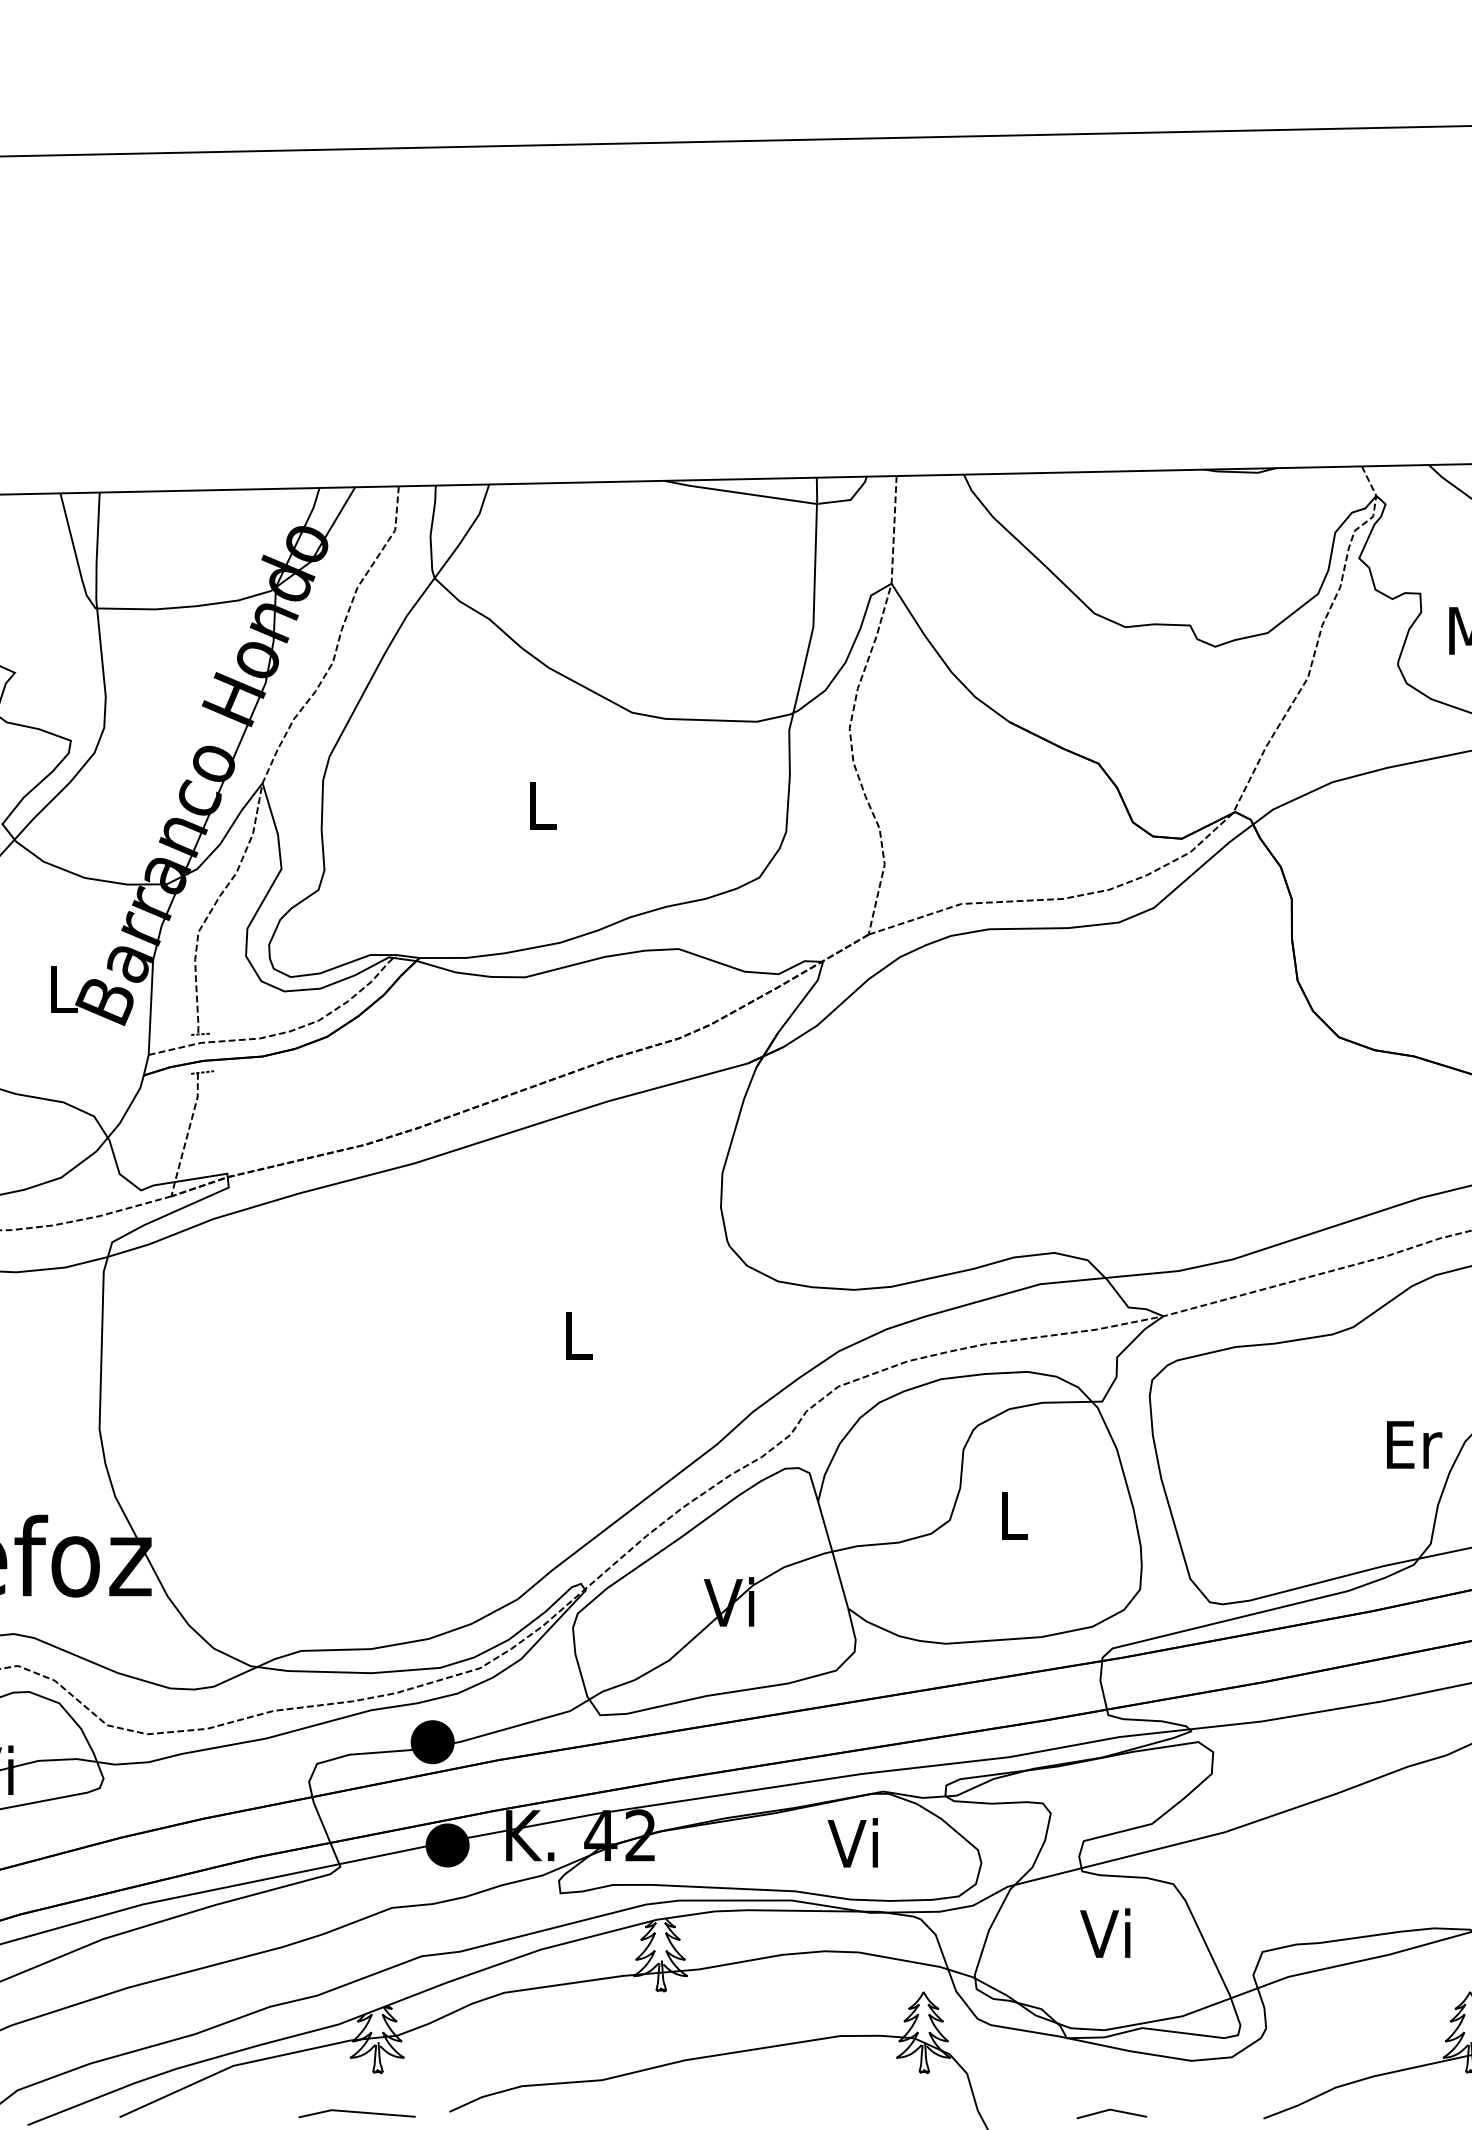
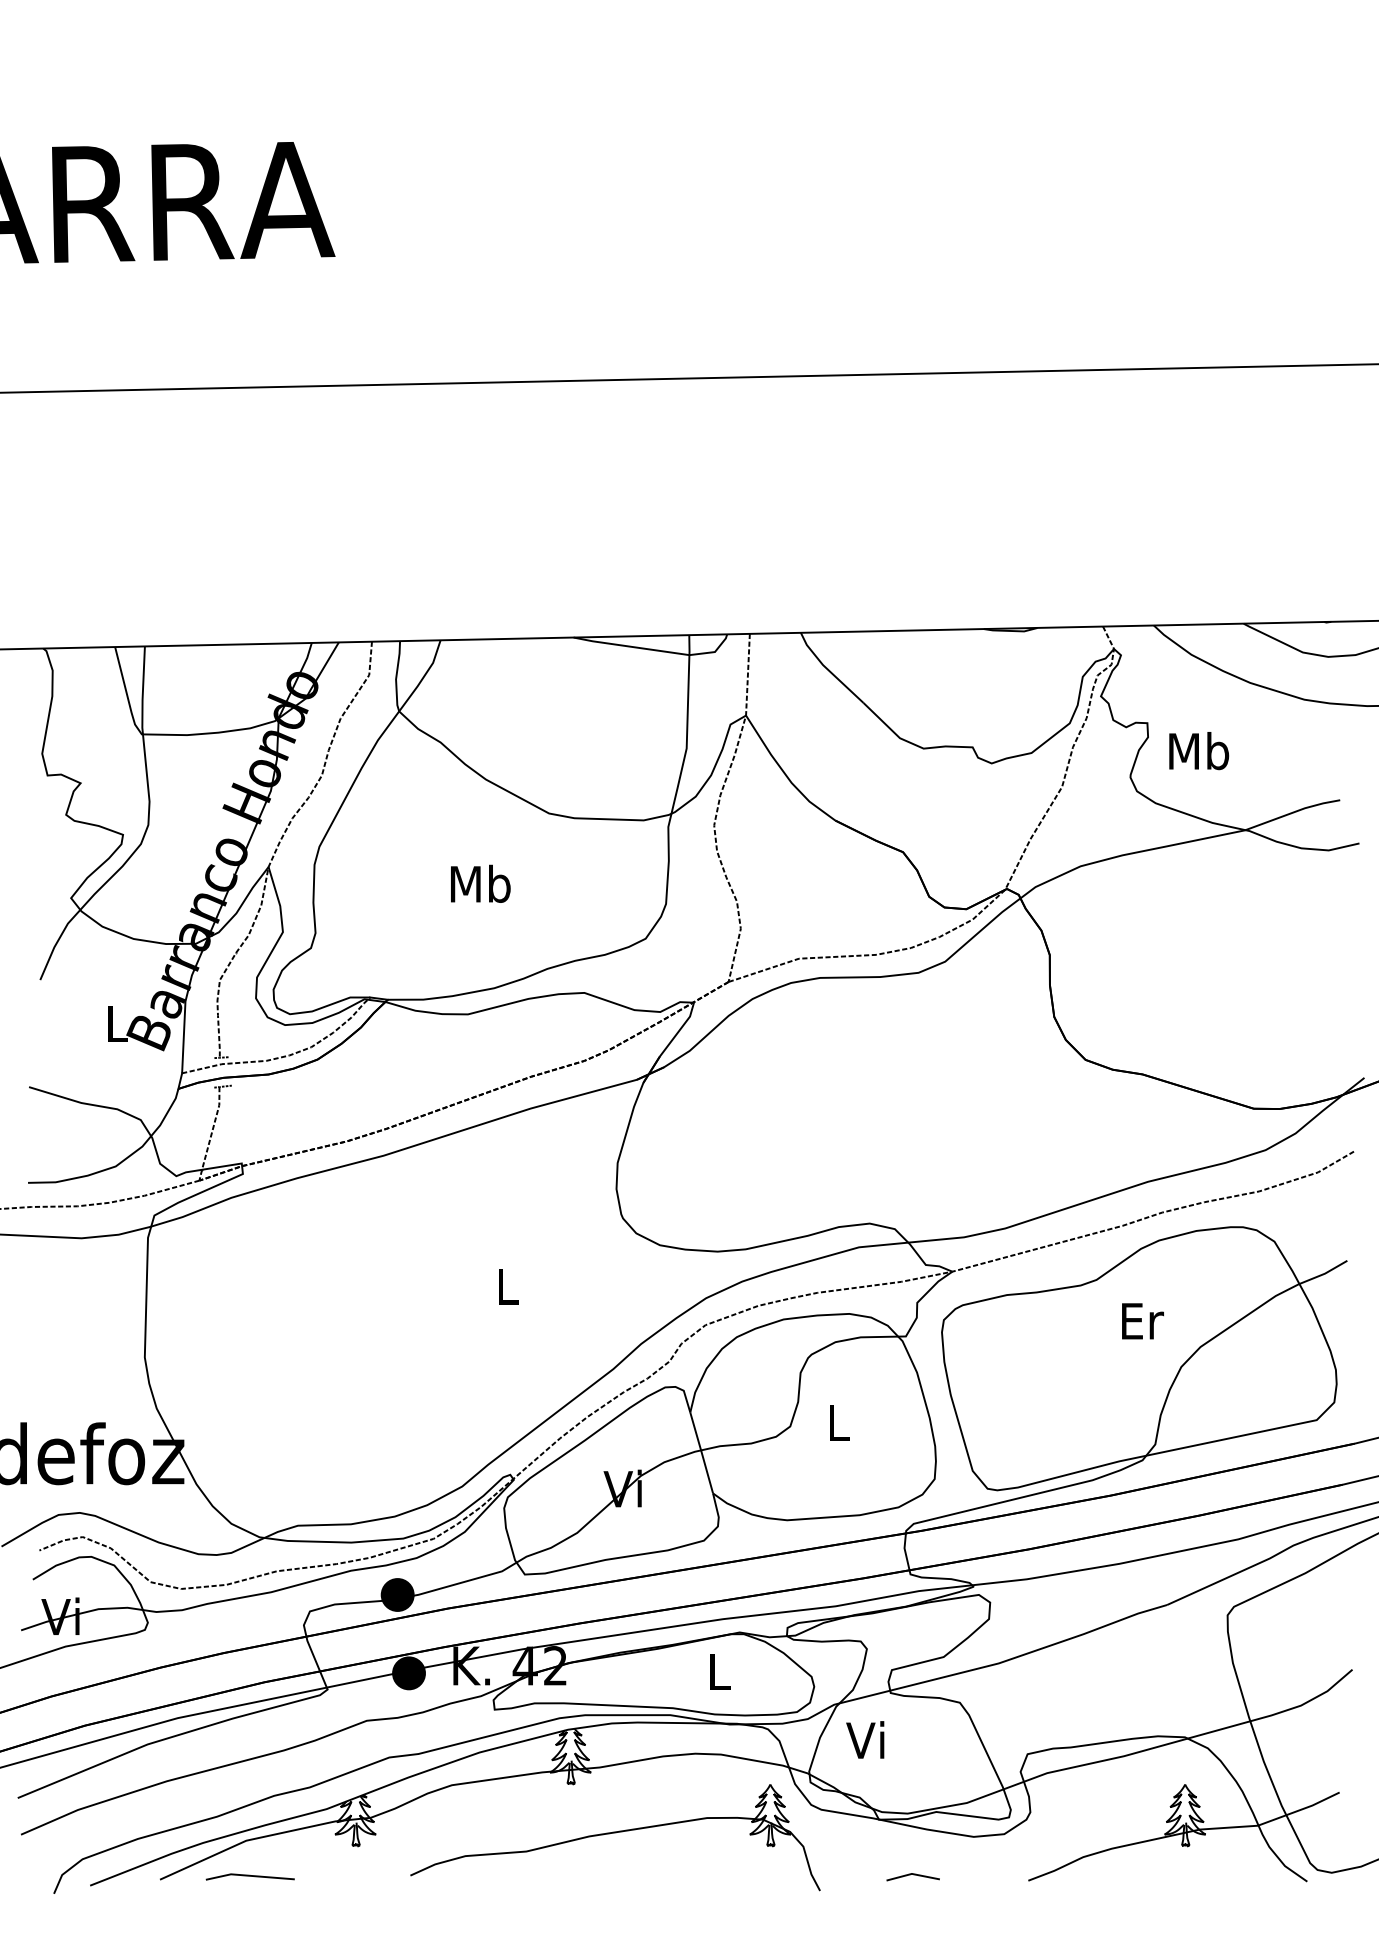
text: (541, 804) -> (480, 883), L -> Mb
text: (1413, 1445) -> (1142, 1321), moved
text: (852, 1842) -> (716, 1671), Vi -> L
text: (1105, 1932) -> (865, 1739), moved
line: (356, 2113) -> (249, 1876), moved

